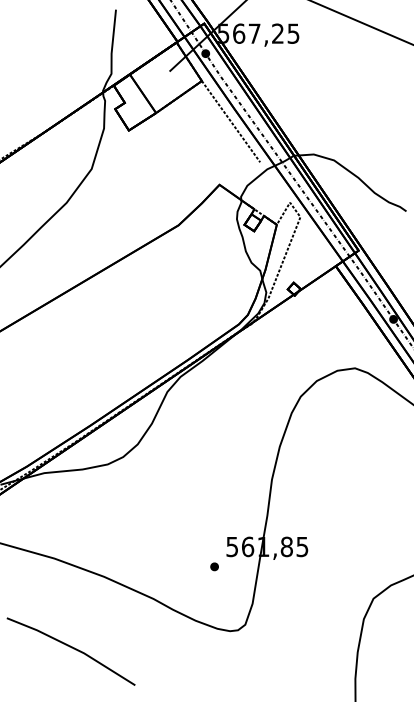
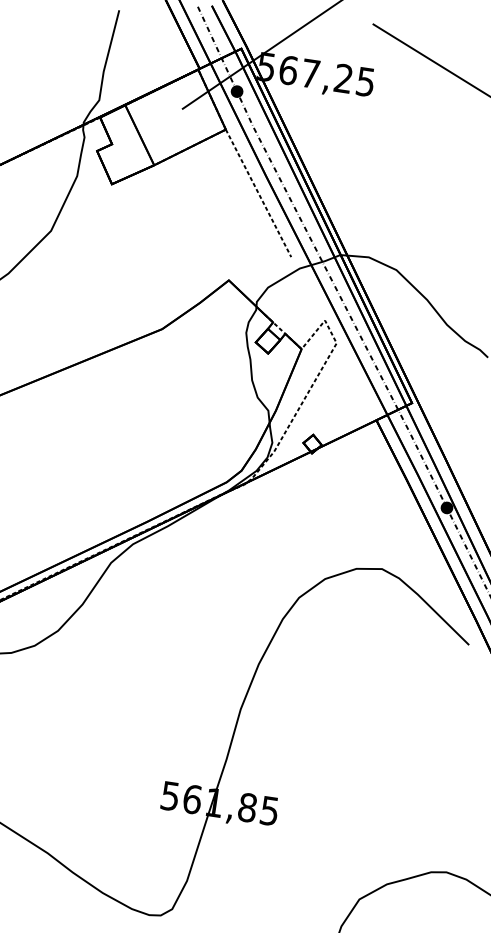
part: (214, 566) -> (140, 820), removed

